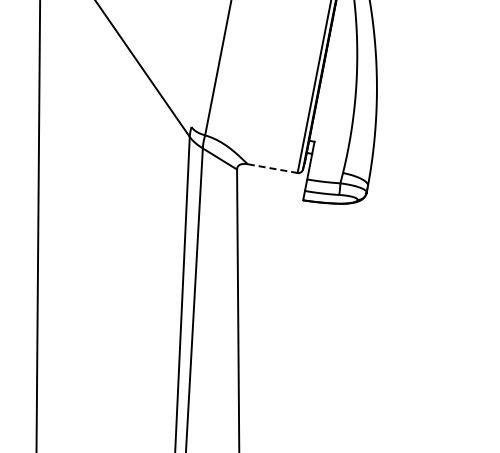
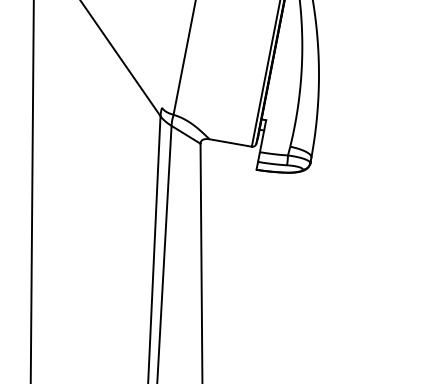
line: (273, 168) -> (231, 142), dashed -> solid

